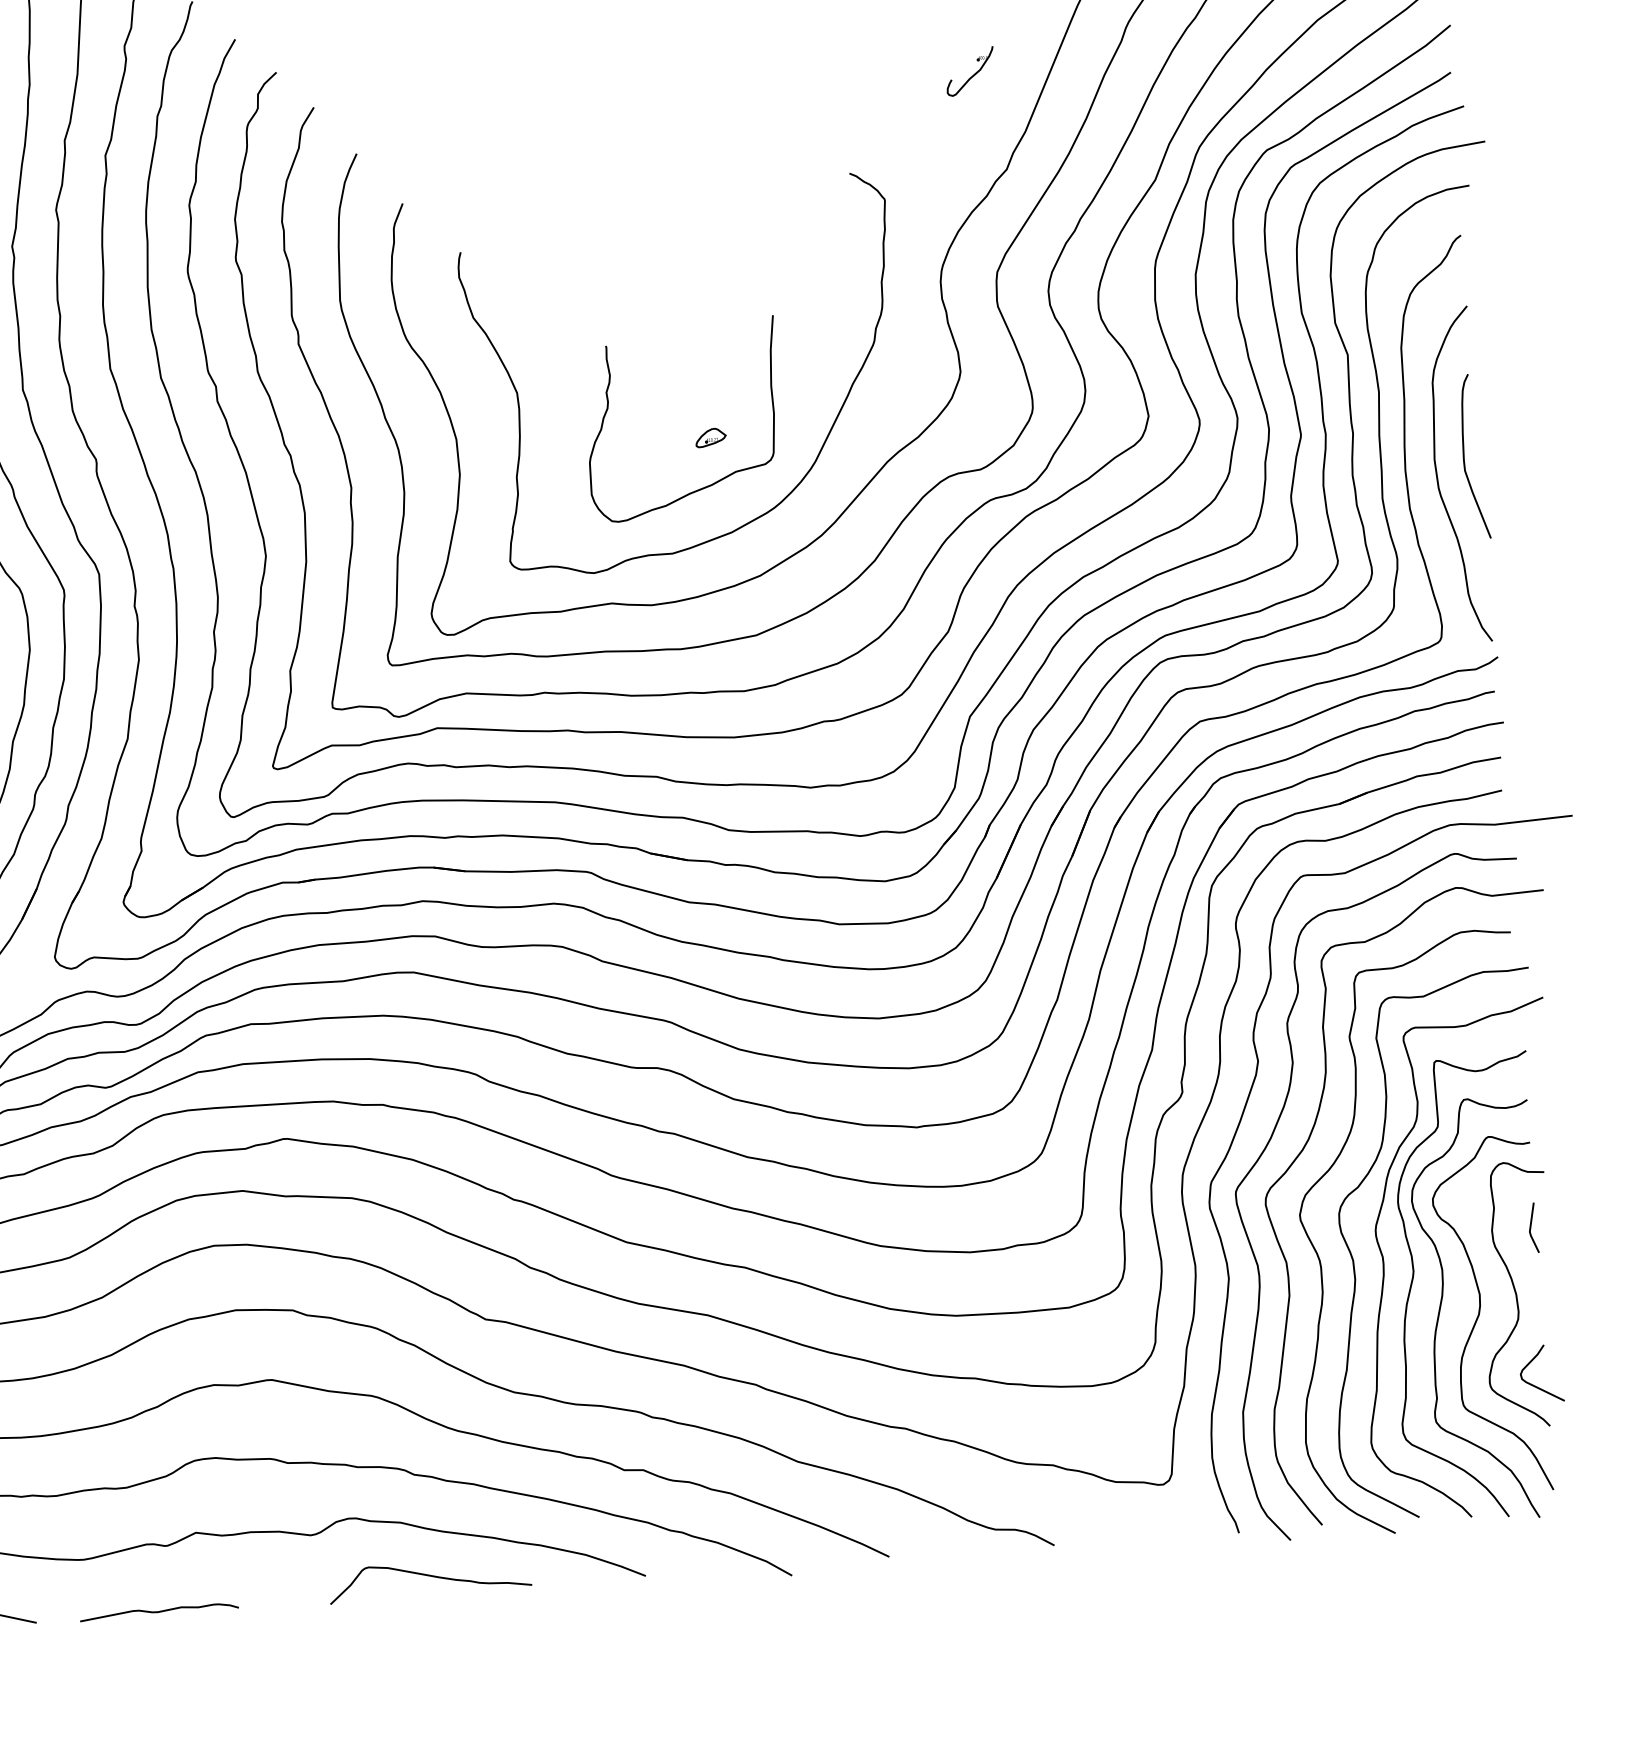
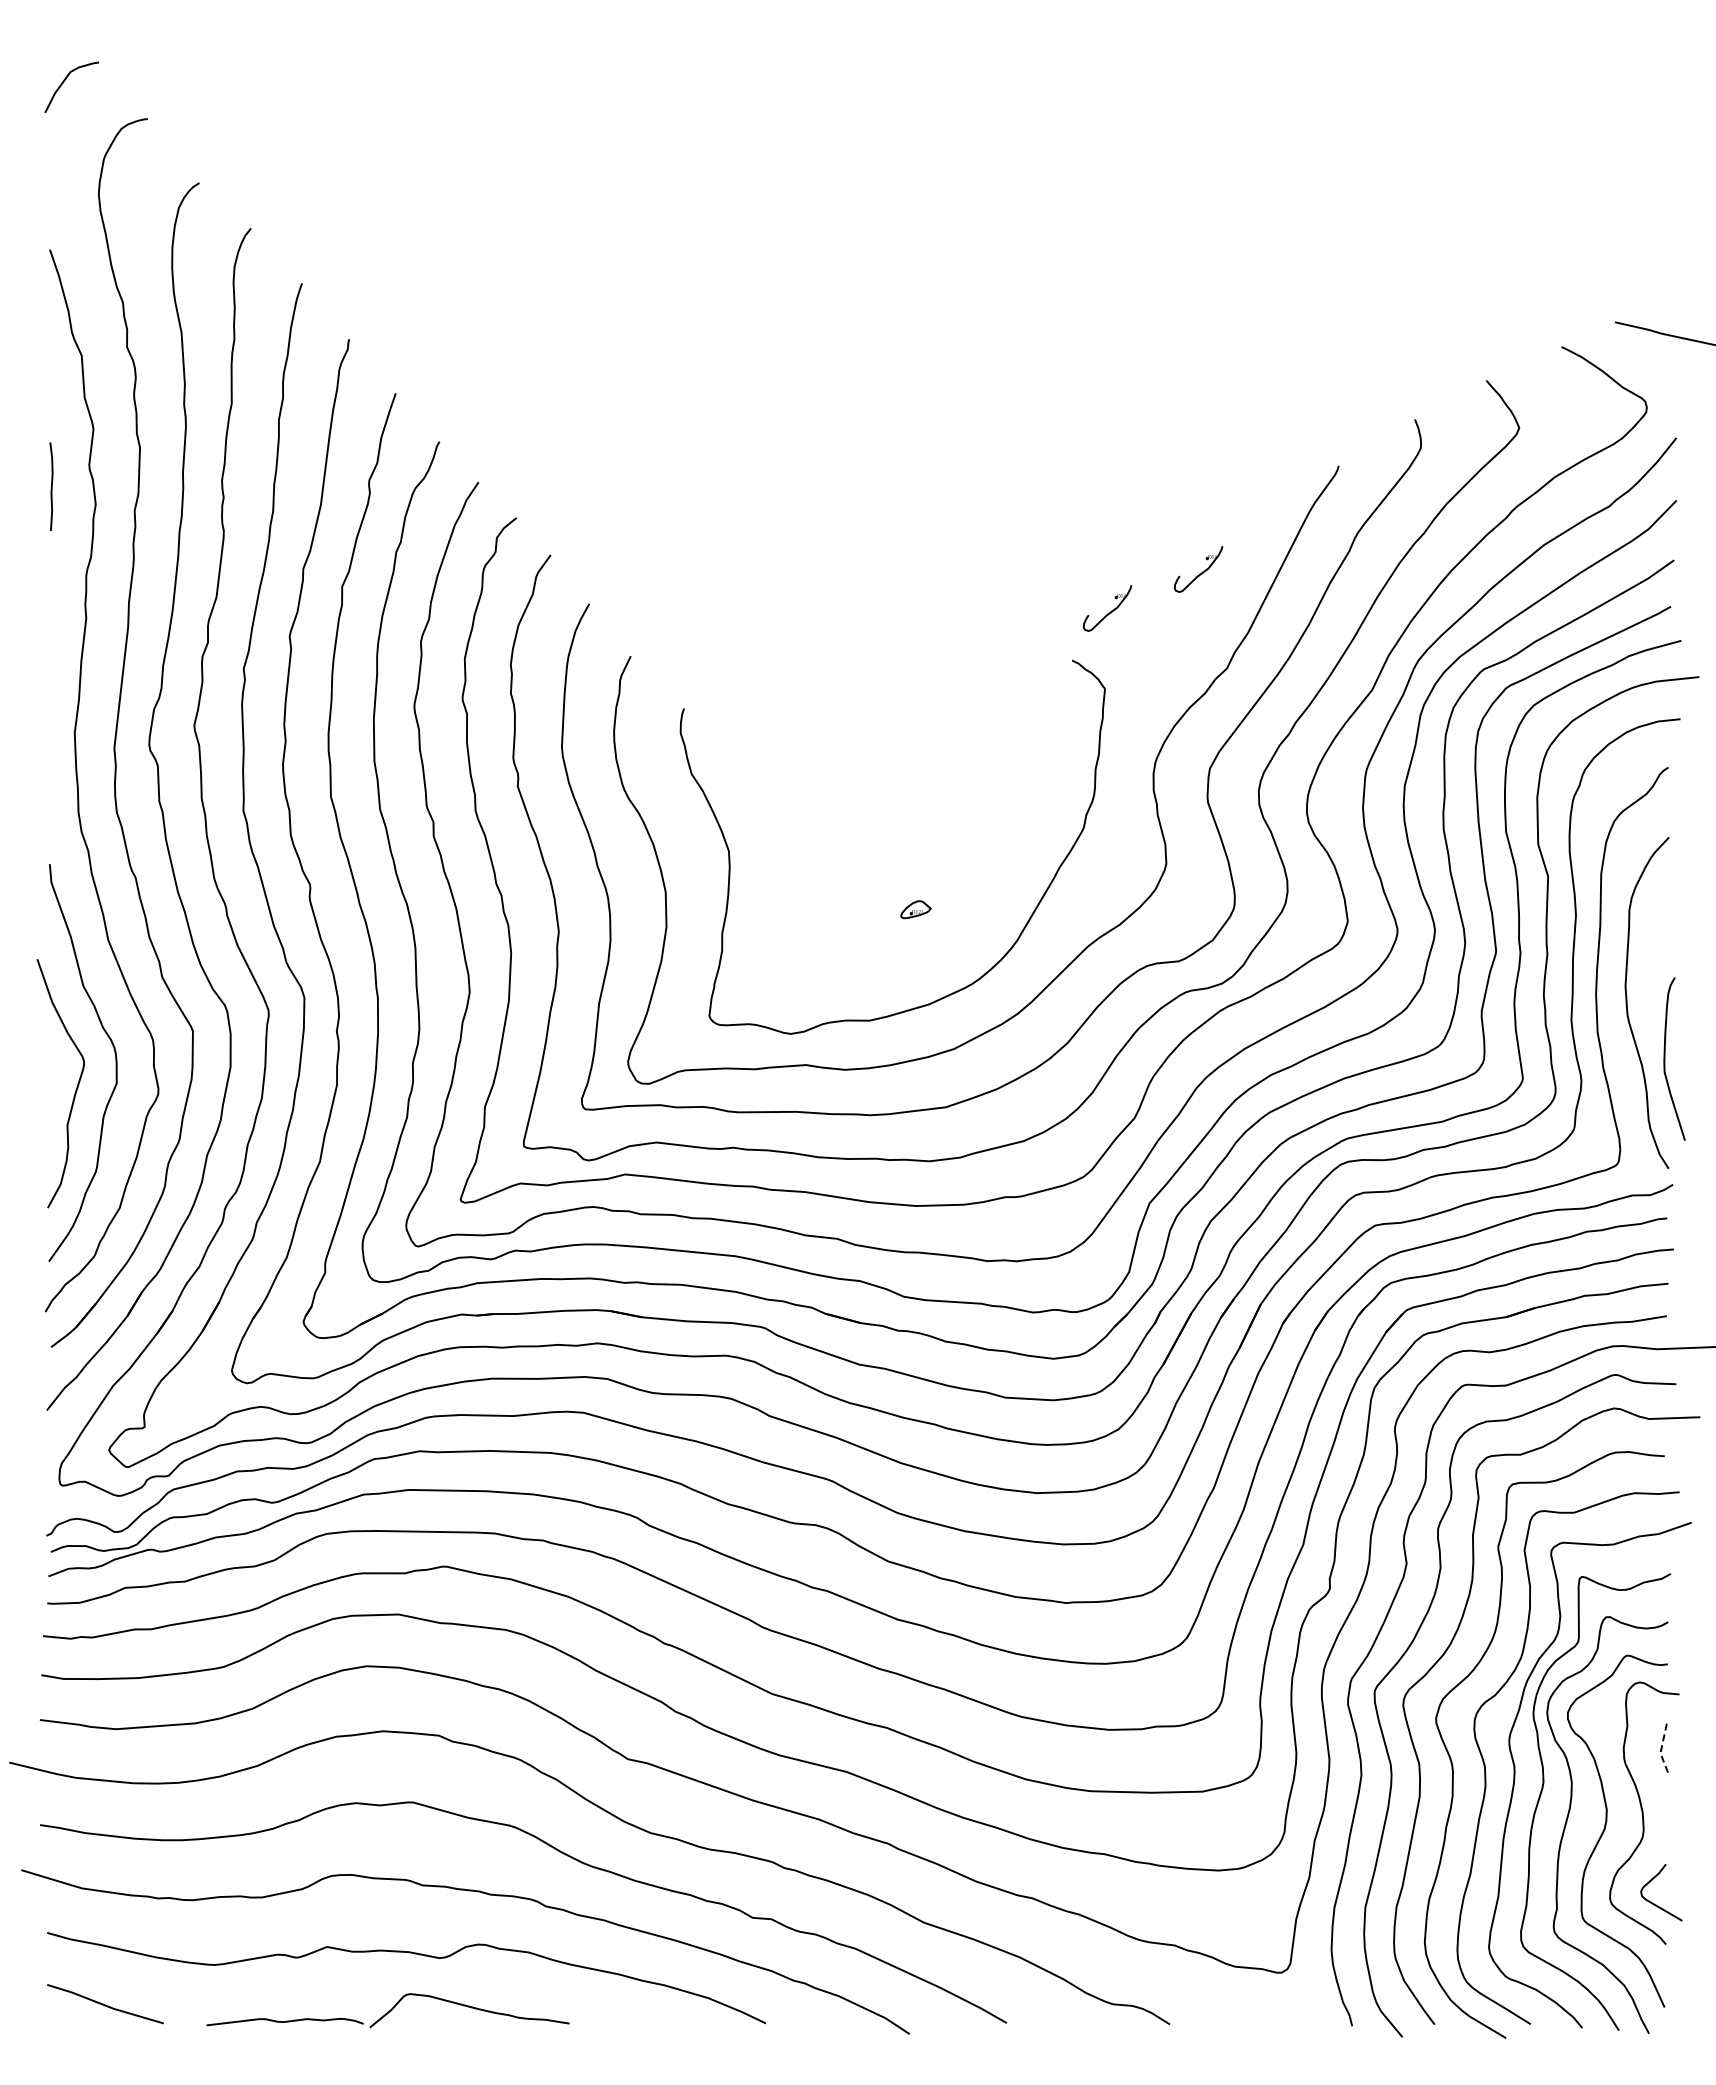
part: (881, 118) -> (1107, 608), added
curve: (1464, 456) -> (1665, 1058), moved
curve: (716, 480) -> (918, 952), removed
line: (1530, 1230) -> (1661, 1750), solid -> dashed
curve: (431, 1577) -> (471, 2008), moved

